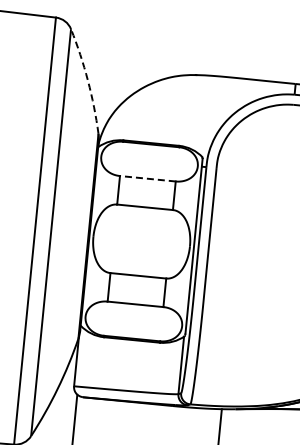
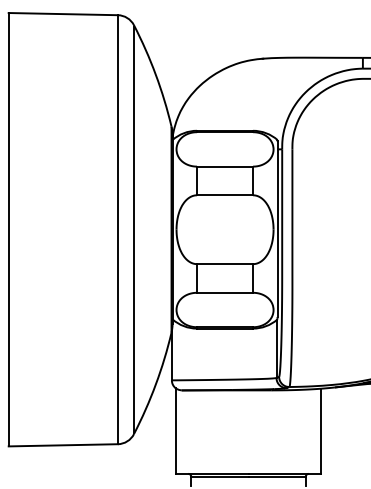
arc: (87, 80) -> (155, 74), dashed -> solid
line: (147, 178) -> (224, 166), dashed -> solid

